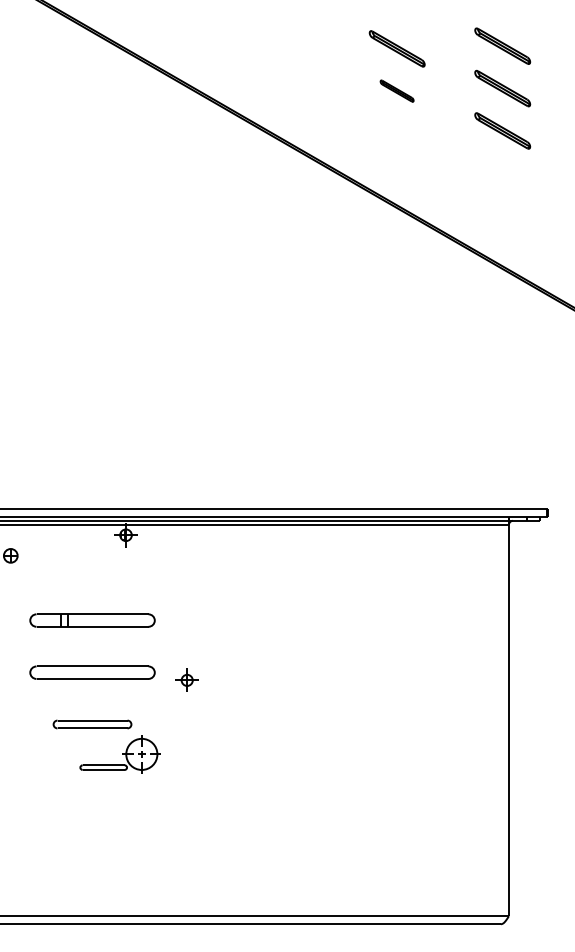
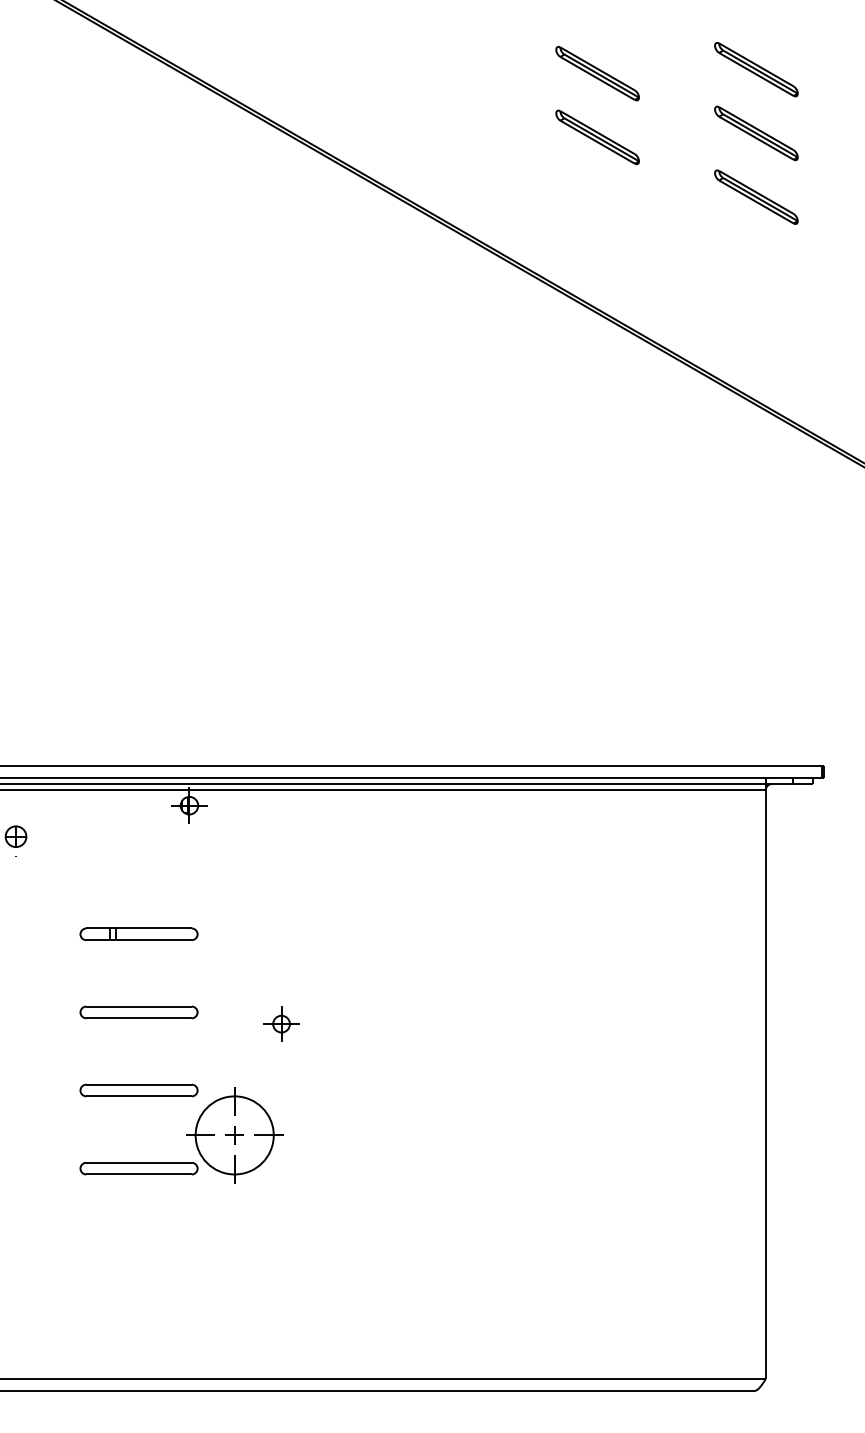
part: (396, 90) -> (596, 136), size x1.67
part: (92, 620) -> (139, 933), size x0.62
part: (92, 672) -> (139, 1012), size x0.62
part: (120, 754) -> (181, 1135), size x1.67

